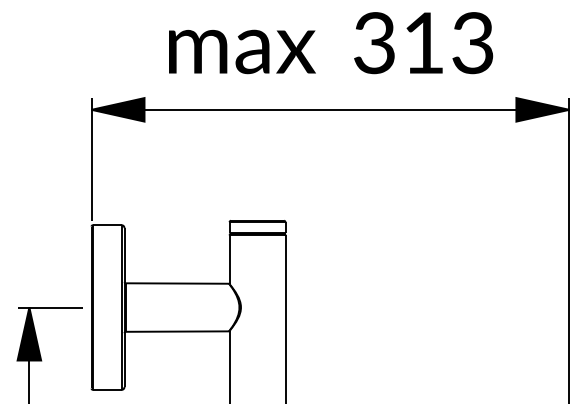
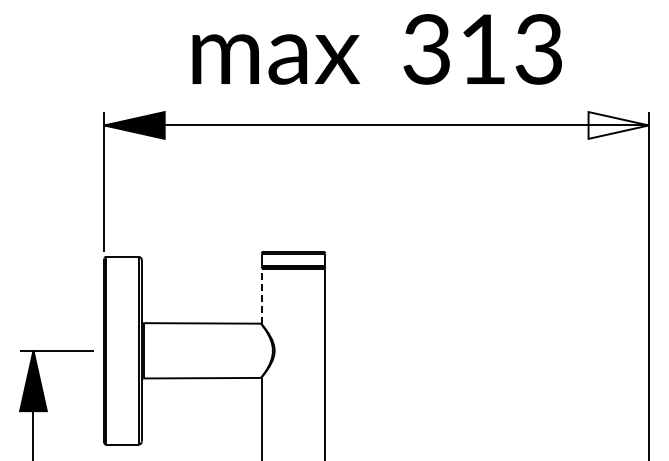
fill: (542, 109) -> (618, 125), removed
line: (229, 259) -> (261, 296), solid -> dashed

